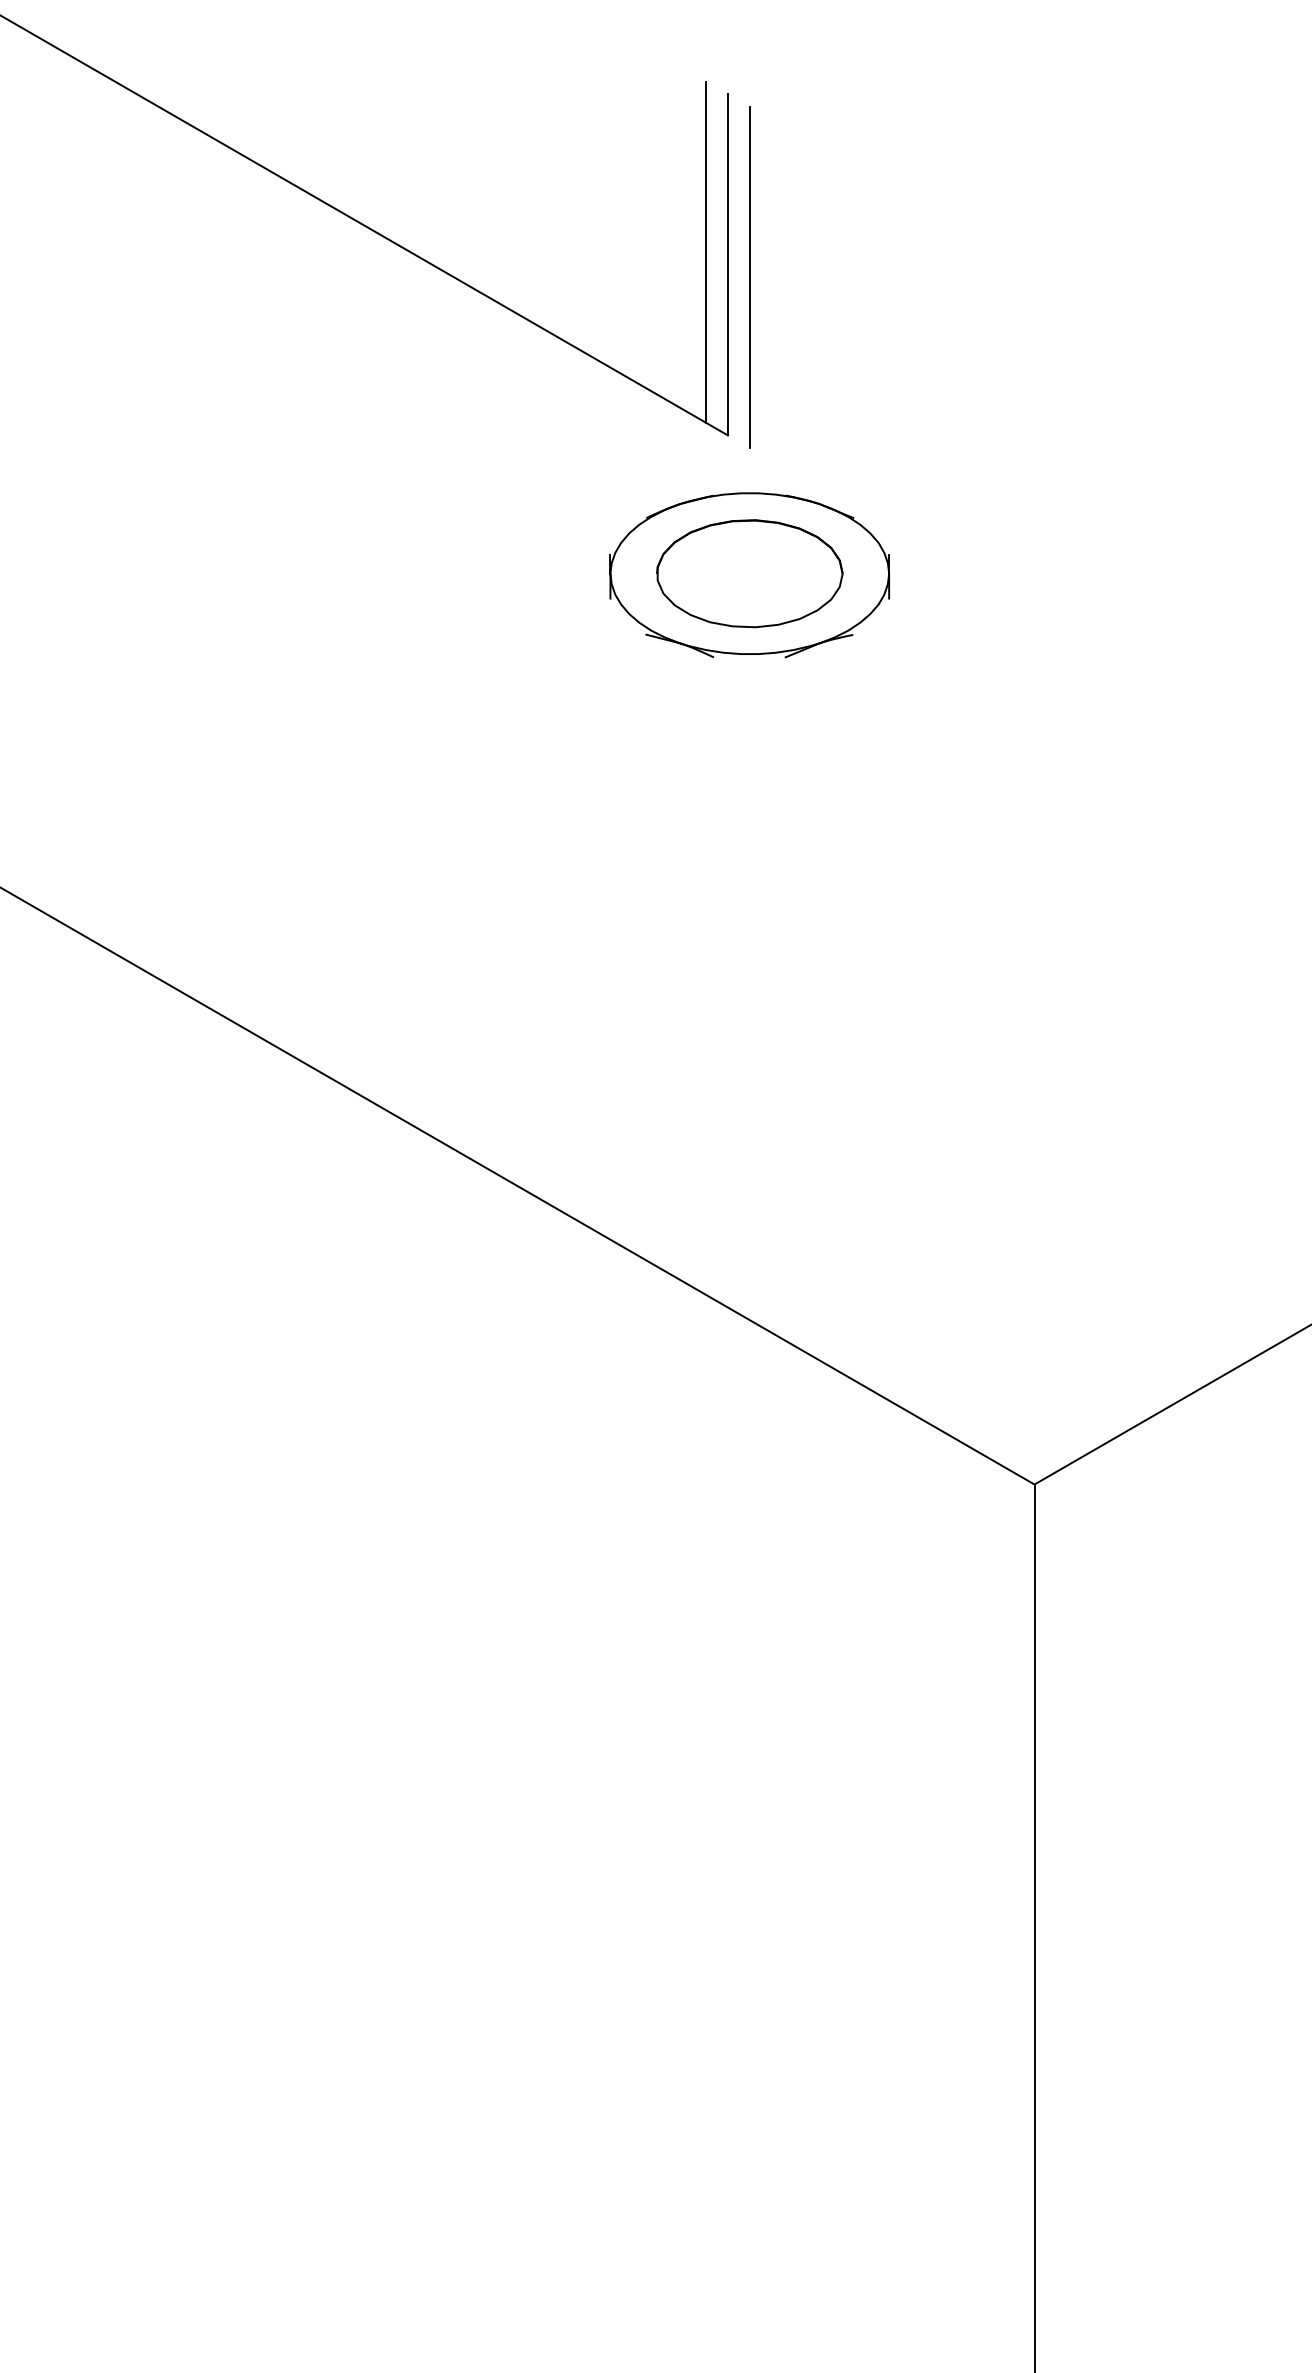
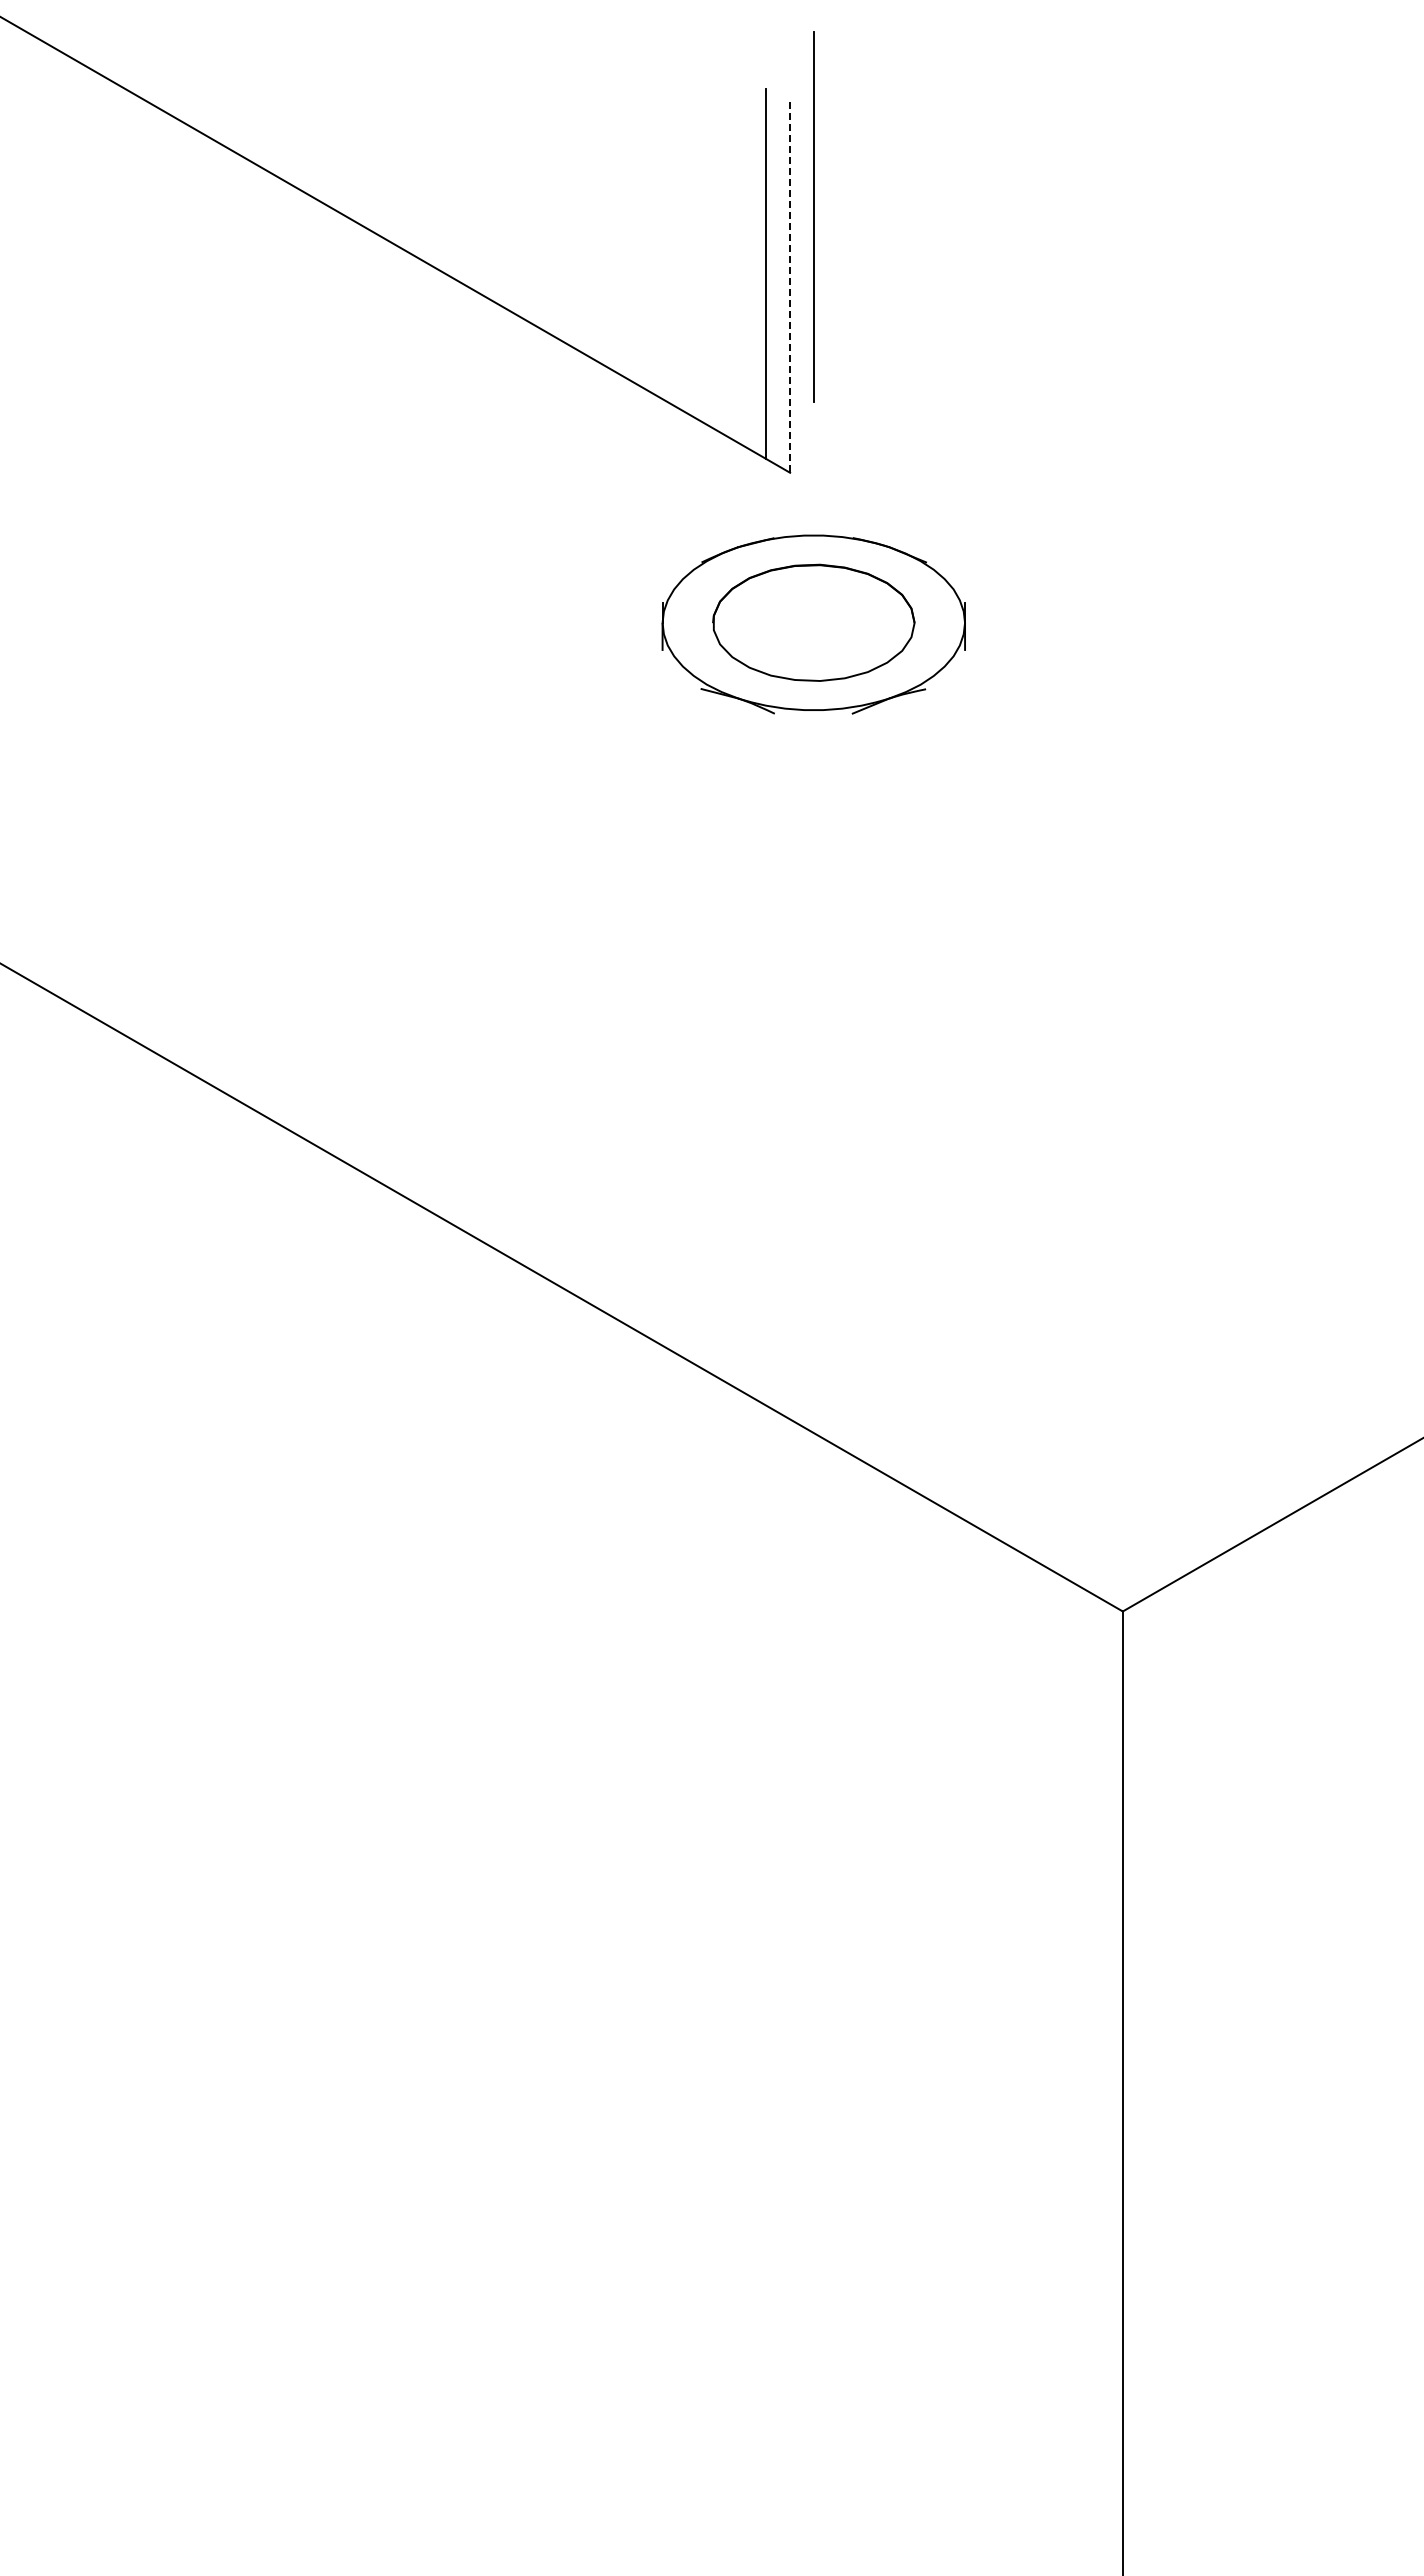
line: (728, 265) -> (790, 288), solid -> dashed
line: (749, 276) -> (813, 216), moved

